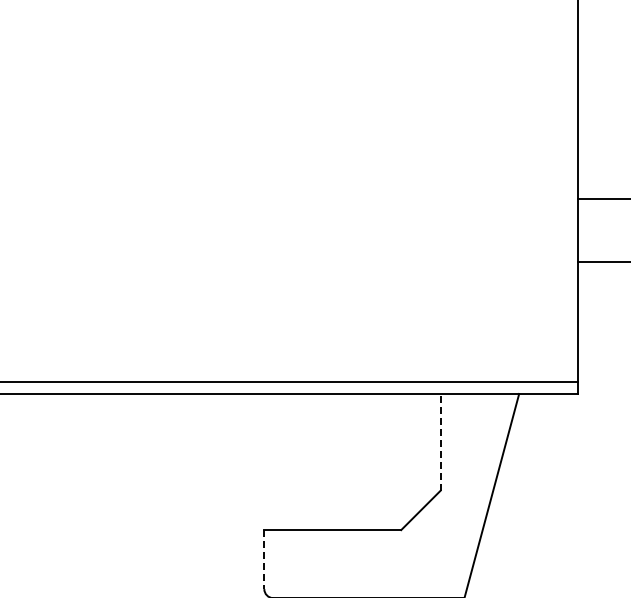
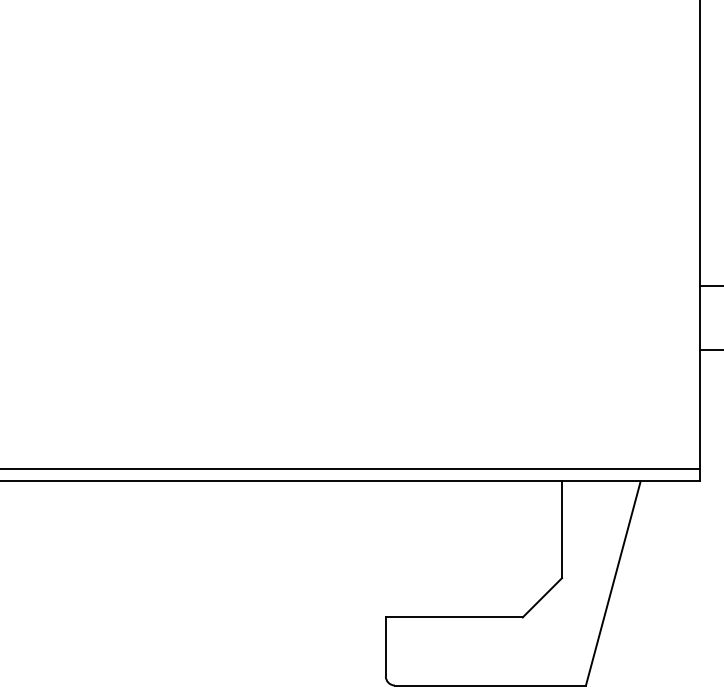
line: (440, 442) -> (562, 529), dashed -> solid
line: (263, 560) -> (385, 647), dashed -> solid

